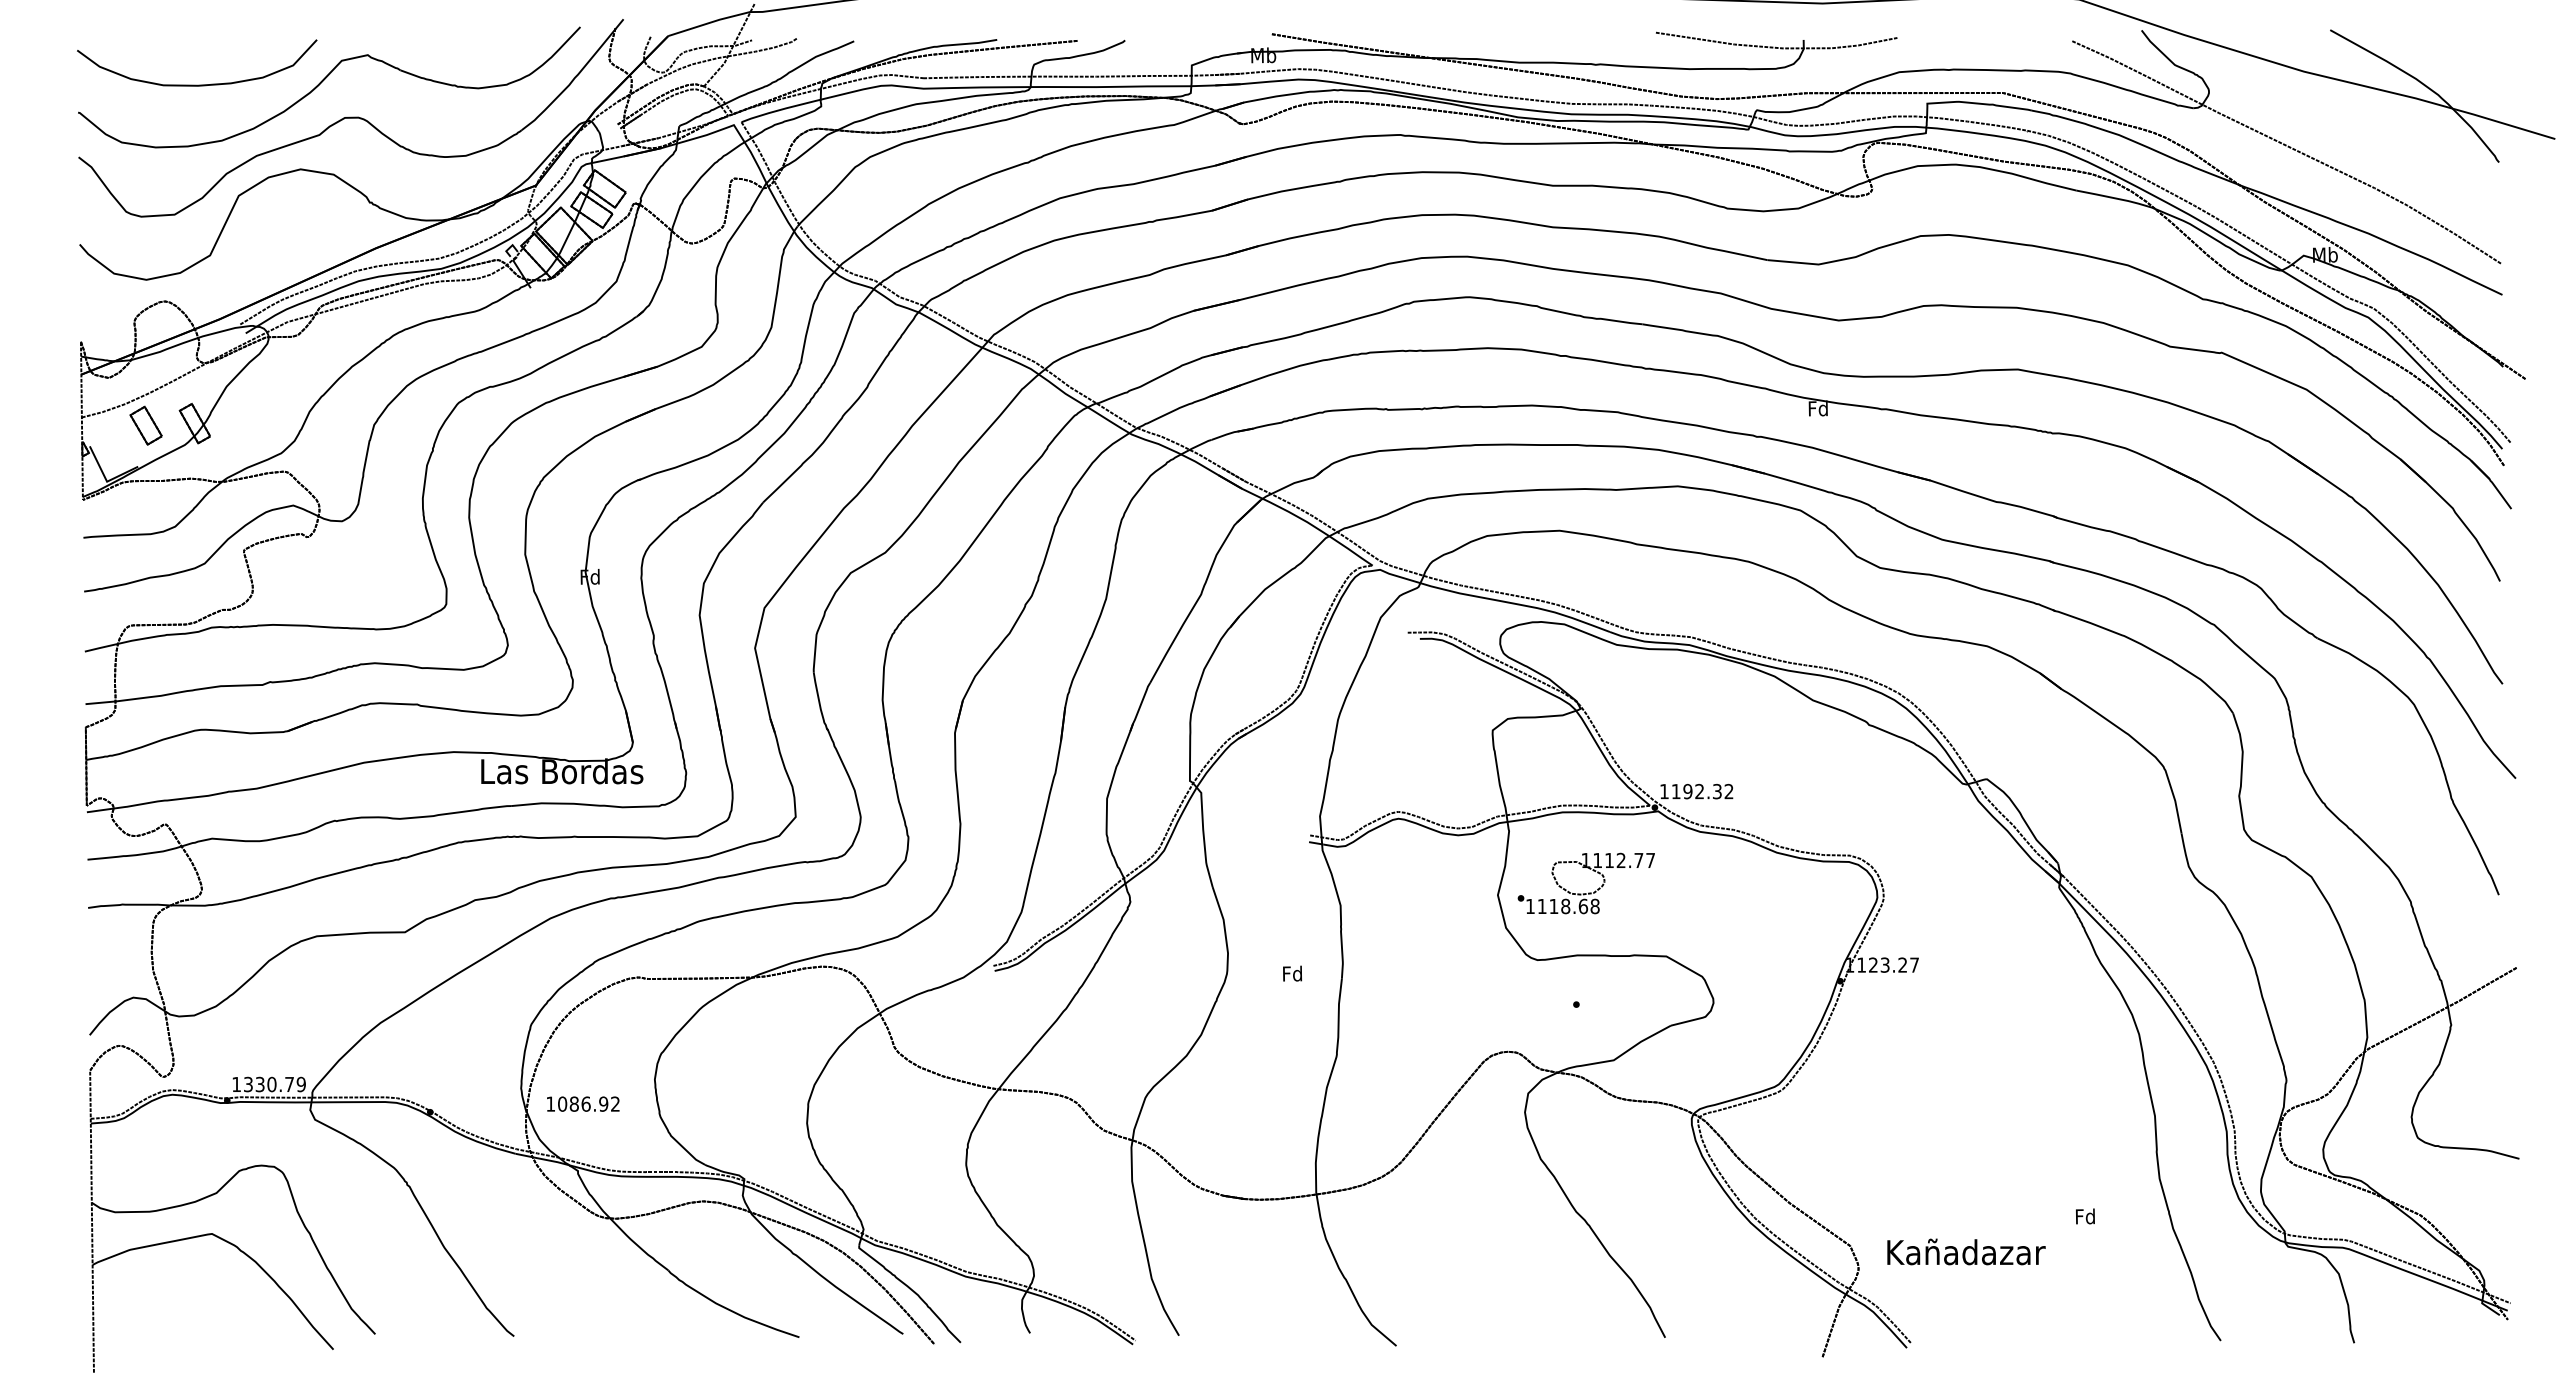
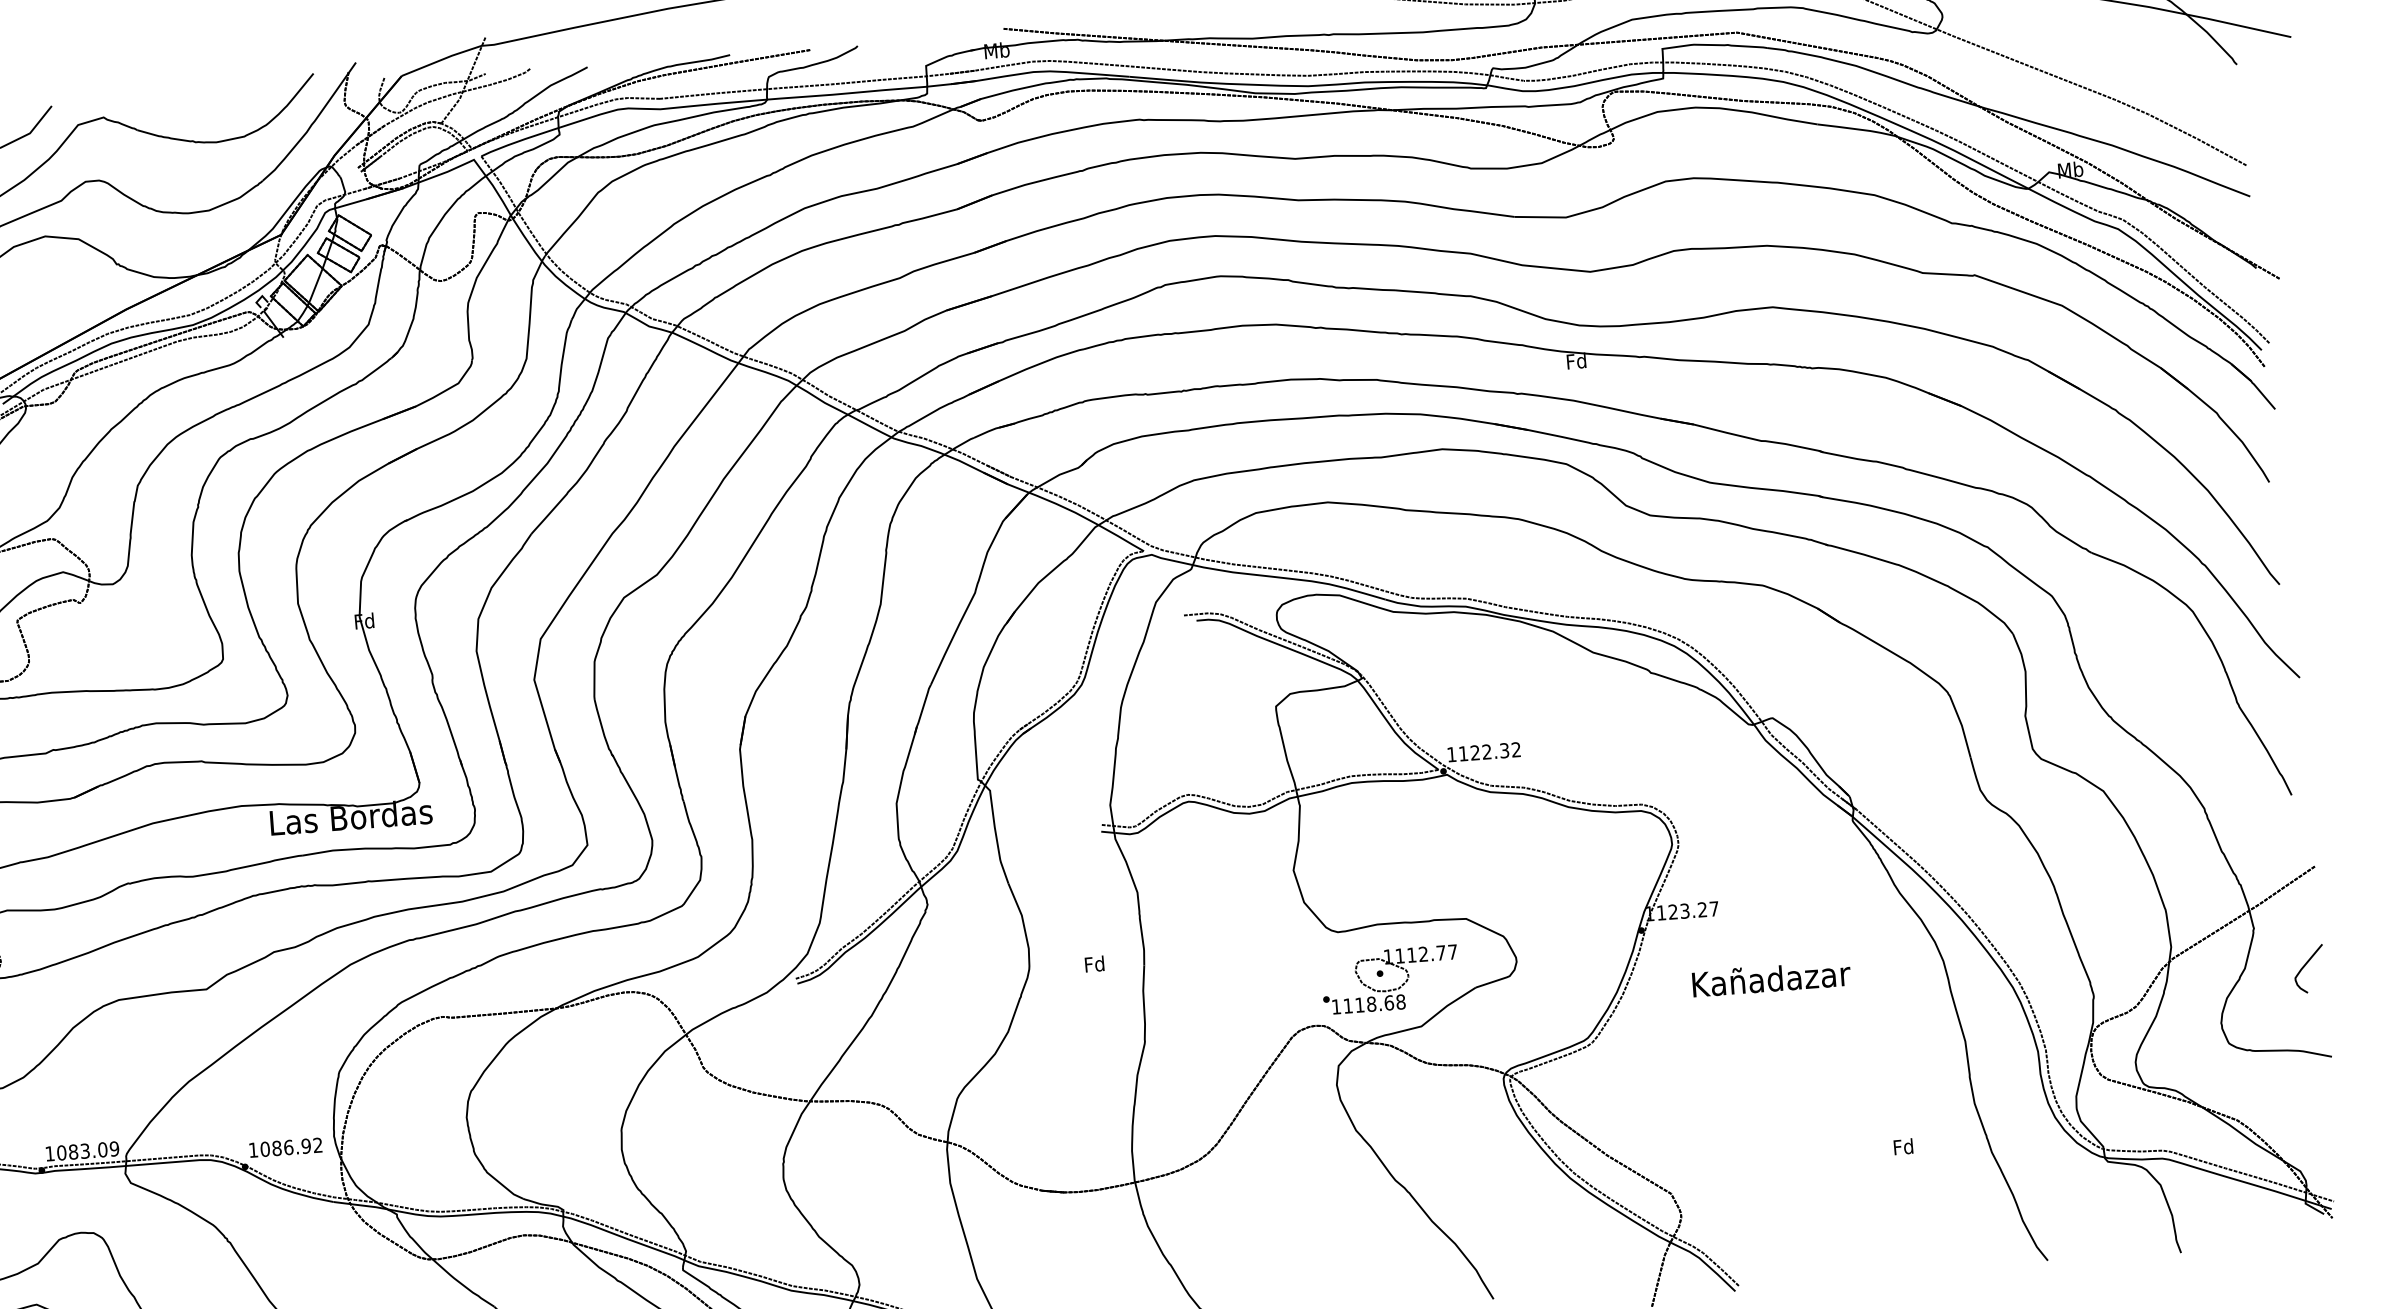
text: (1687, 791) -> (1474, 752), 1192.32 -> 1122.32
part: (1588, 892) -> (1393, 988), moved
curve: (2500, 1065) -> (2306, 965), added
text: (268, 1084) -> (81, 1151), 1330.79 -> 1083.09
text: (583, 1103) -> (286, 1147), moved
text: (1966, 1251) -> (1771, 978), moved

